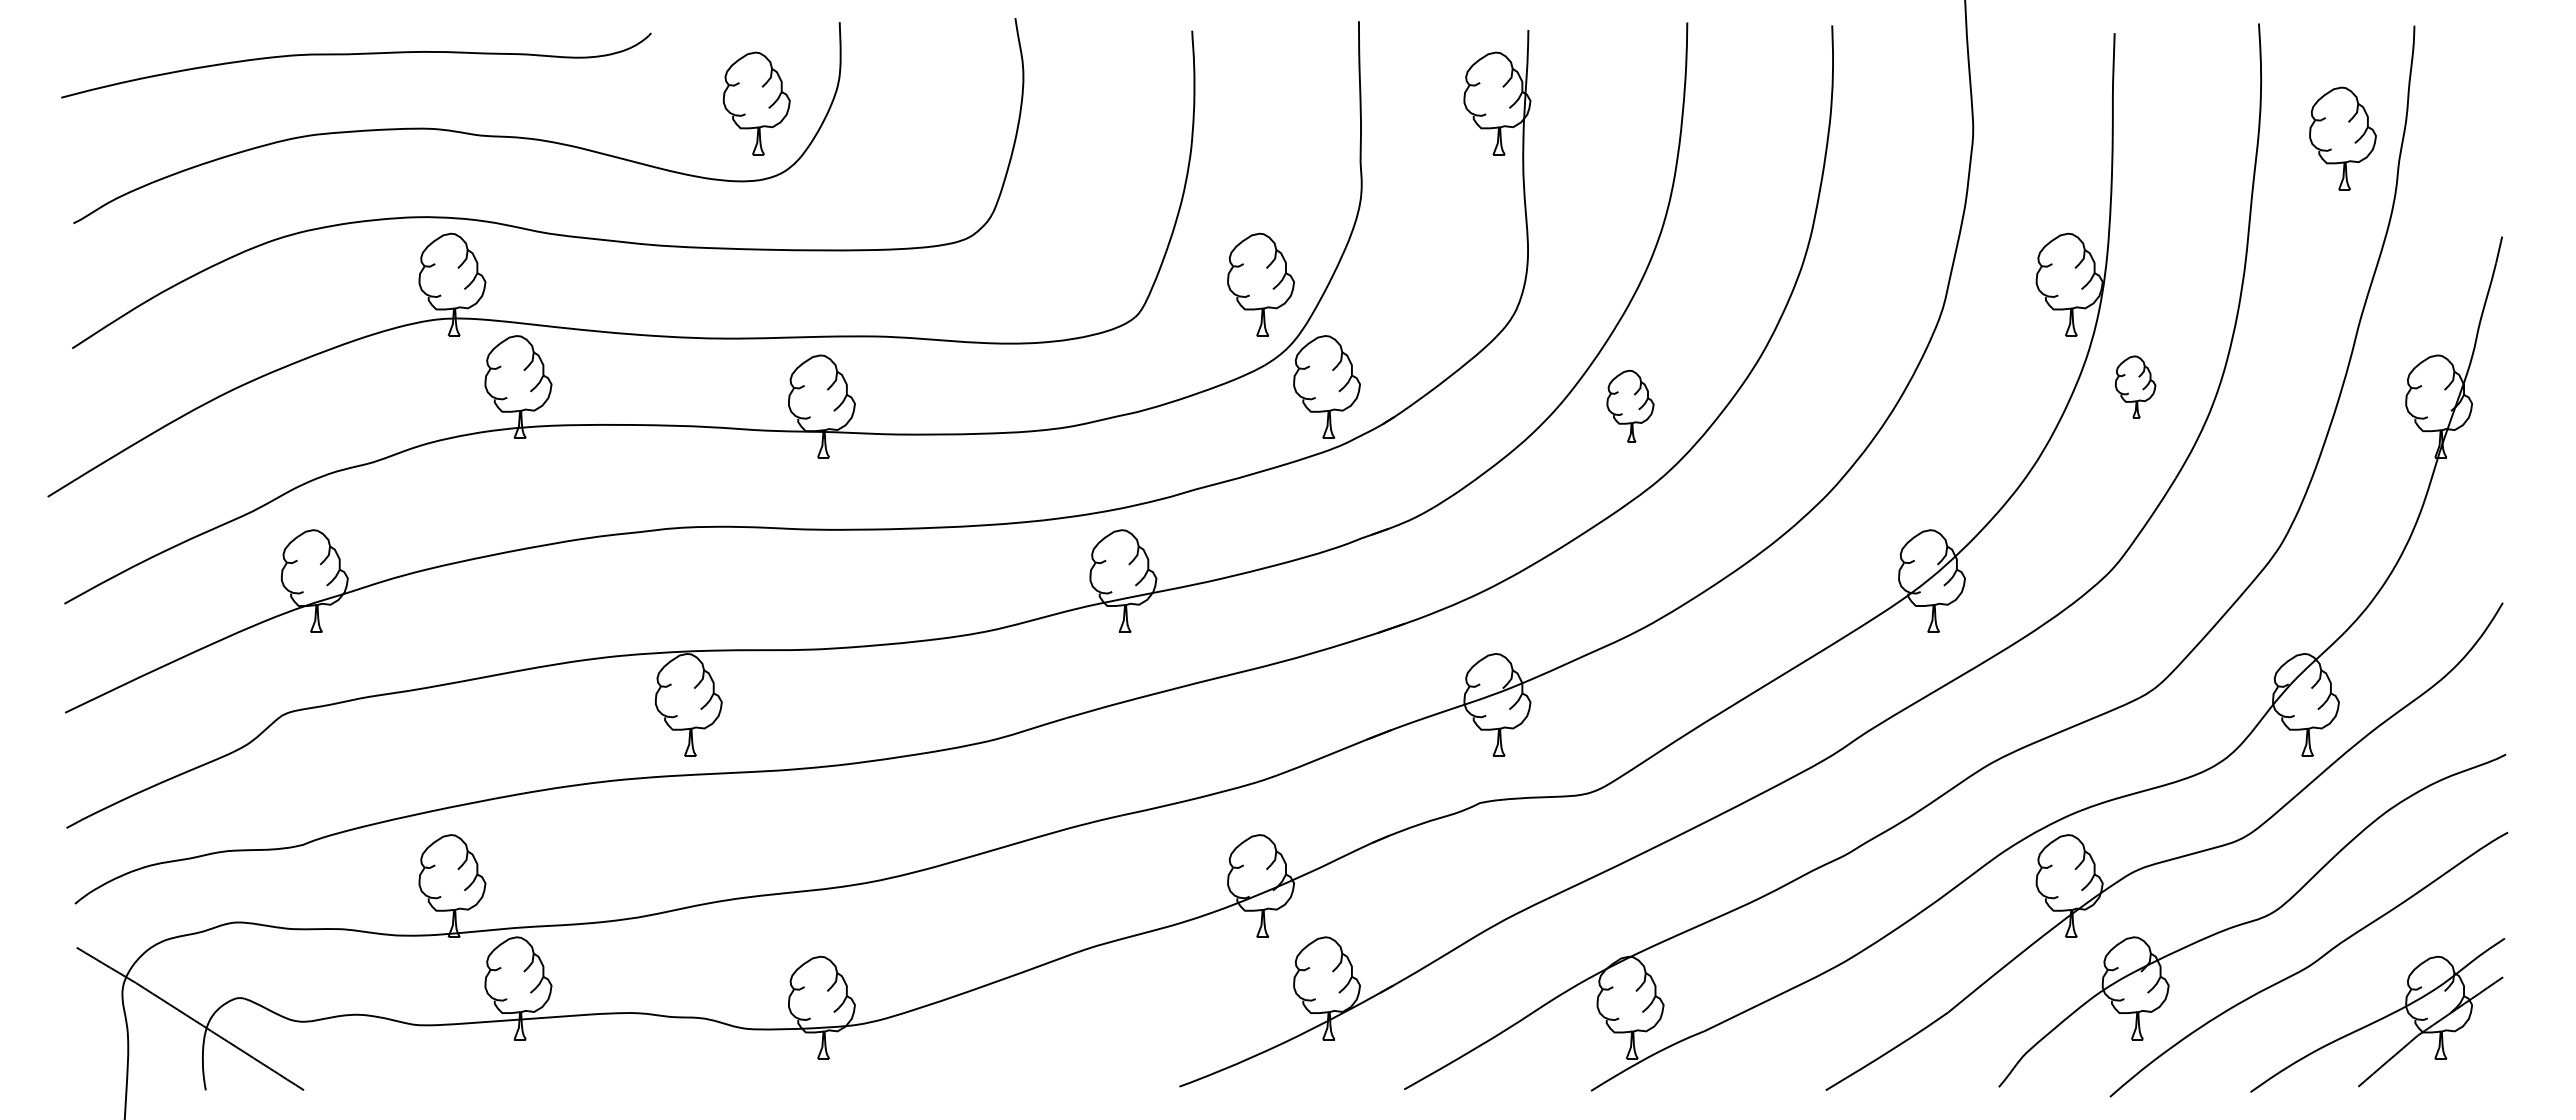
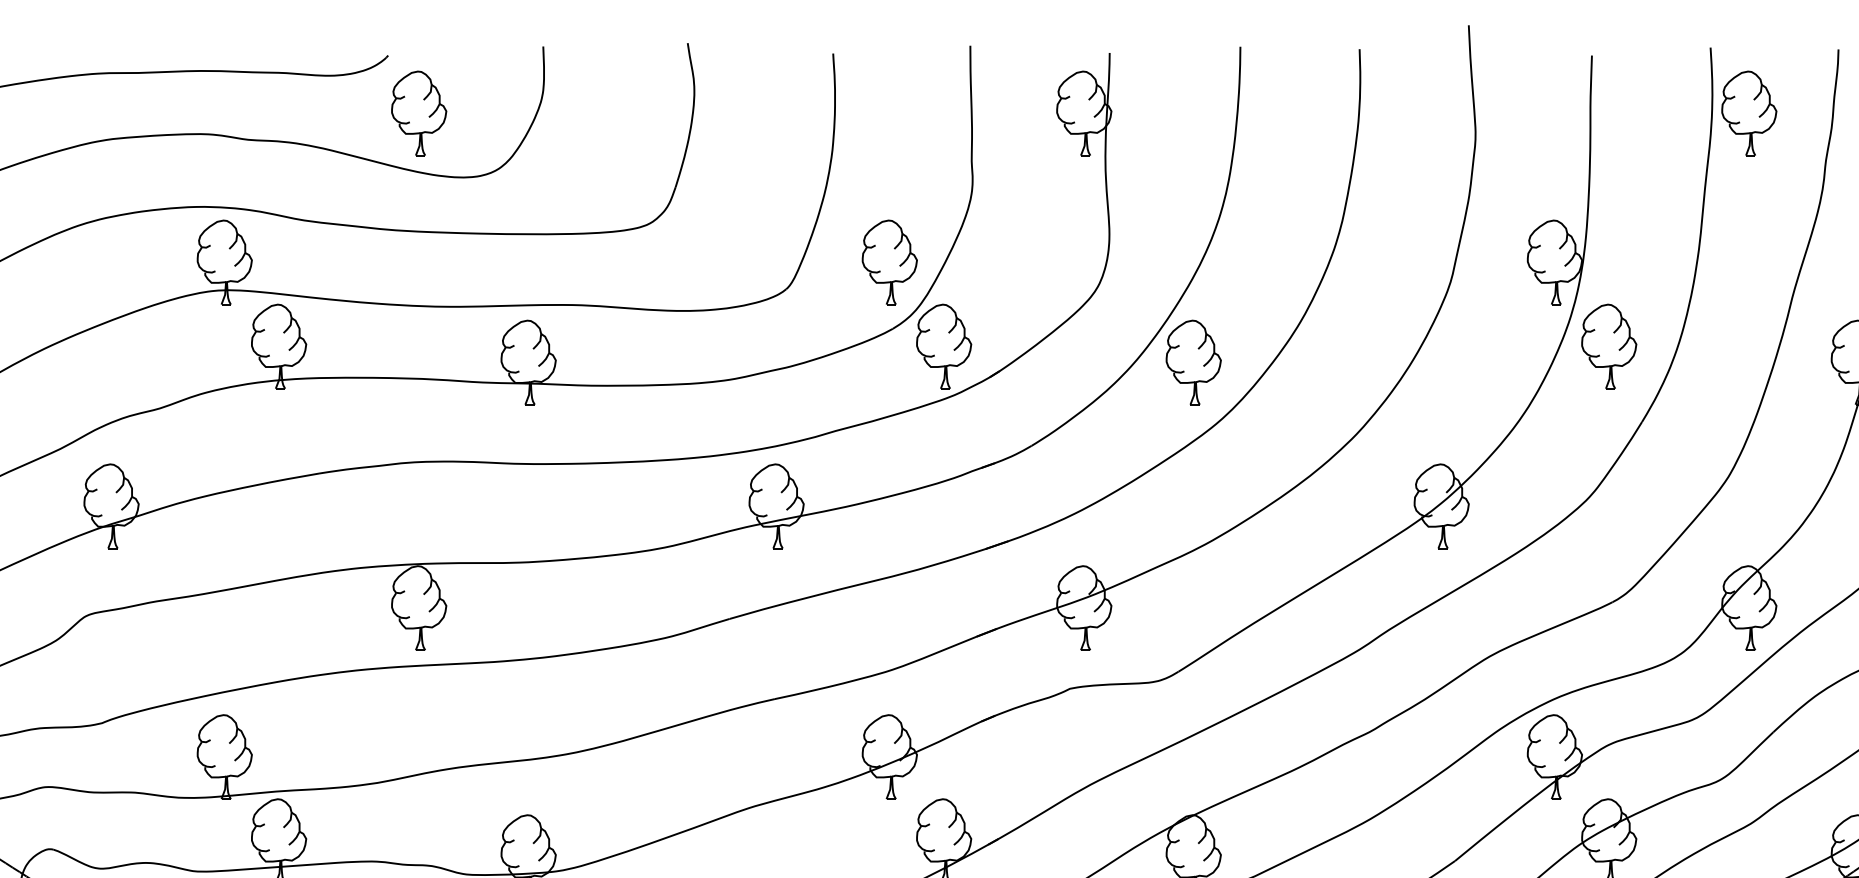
part: (756, 103) -> (418, 113), moved
part: (2342, 138) -> (1748, 113), moved
part: (2135, 386) -> (1609, 346), size x1.67
part: (1630, 406) -> (1193, 362), size x1.43

